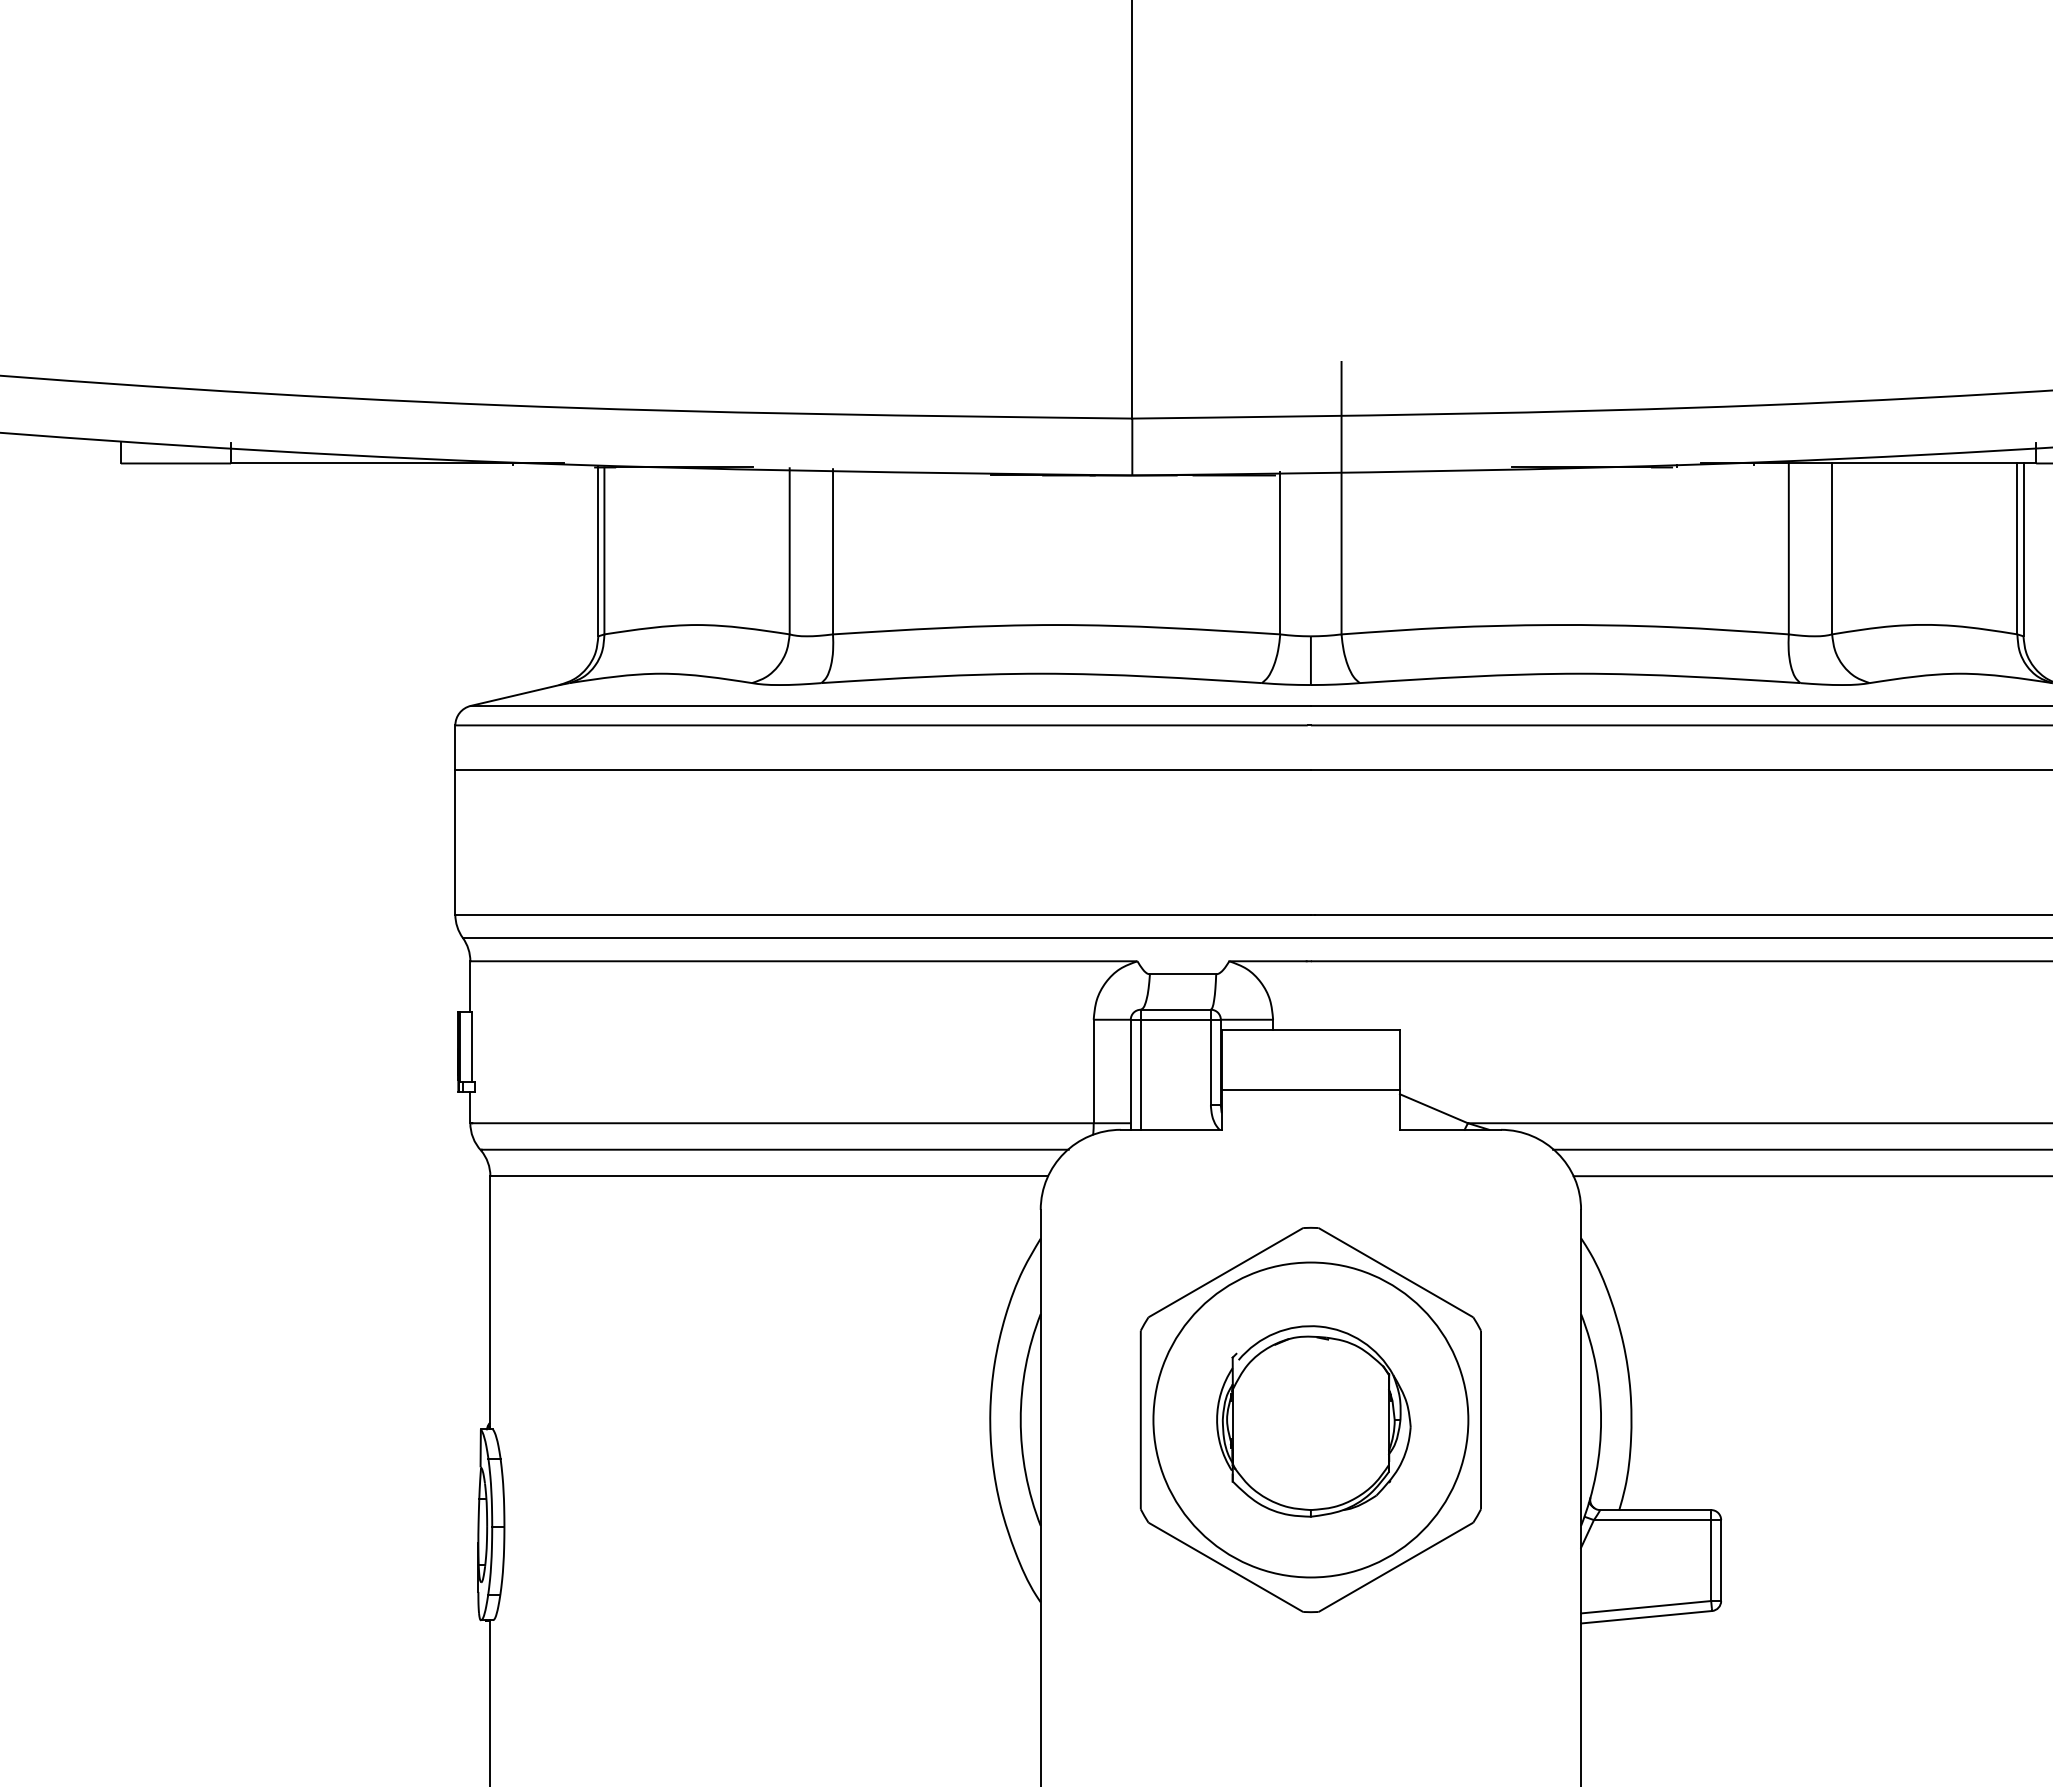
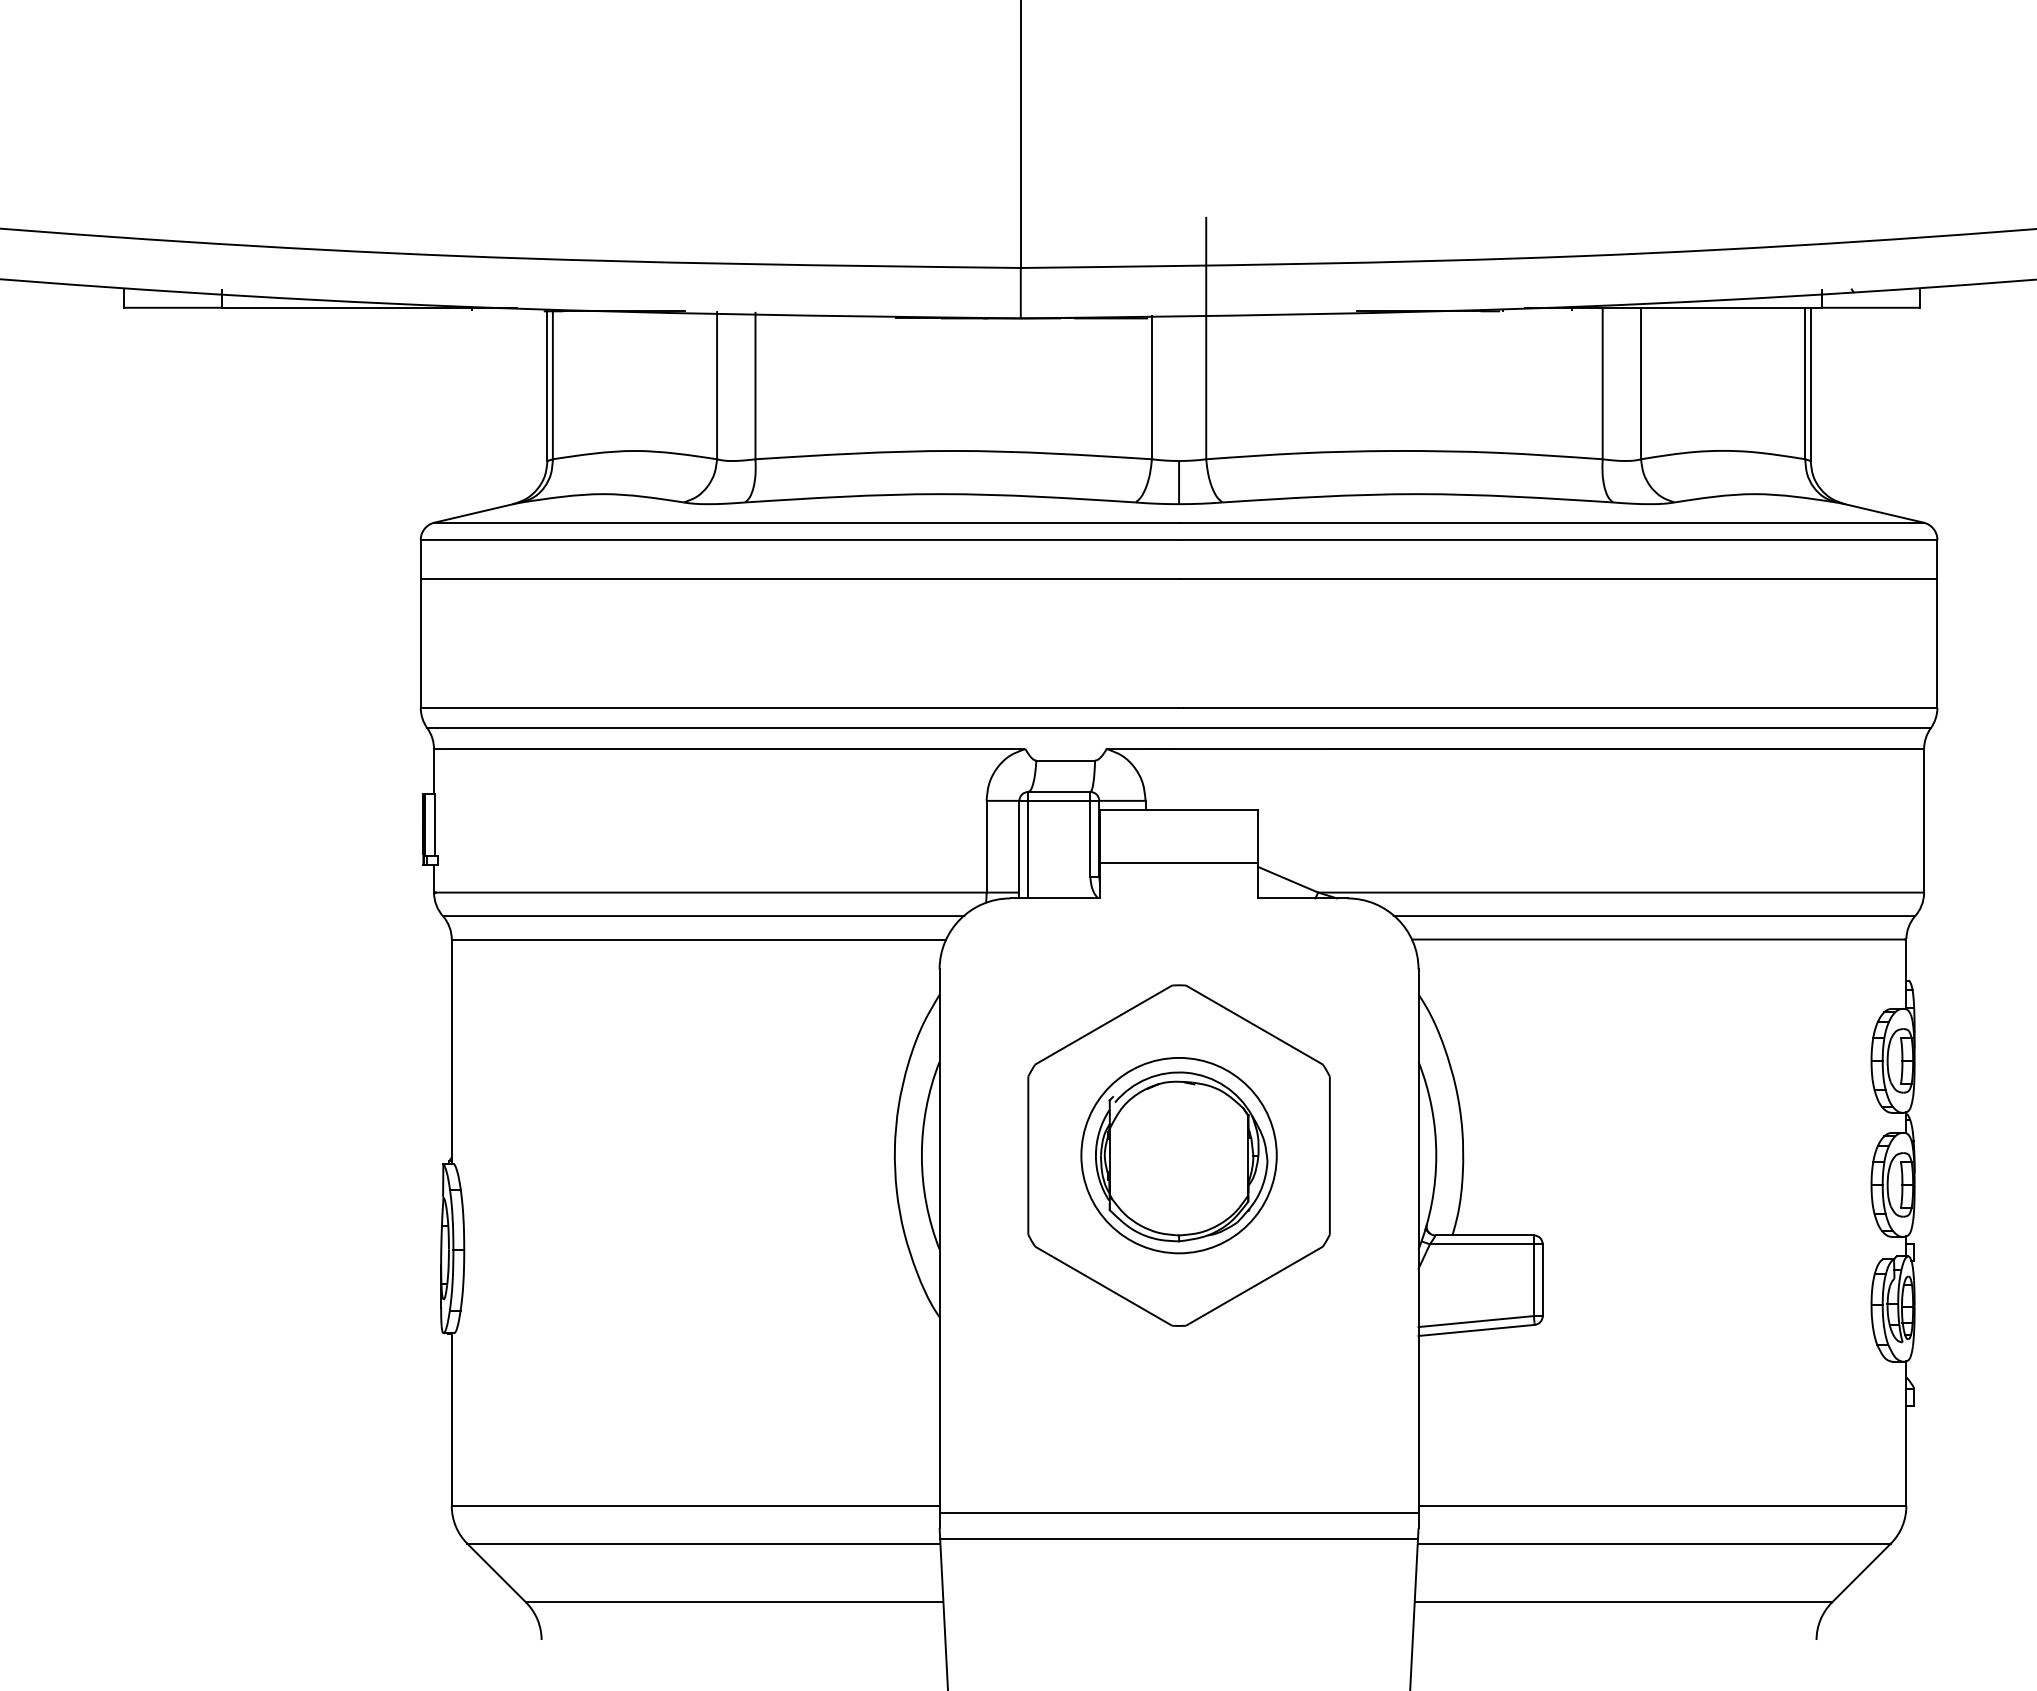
circle: (1310, 1419) -> (1178, 1155), size x0.7

